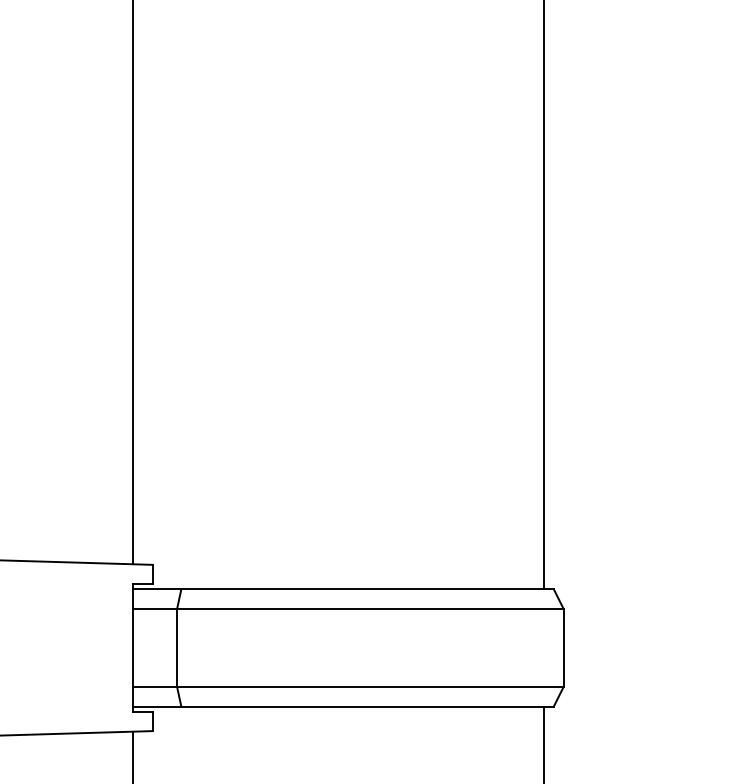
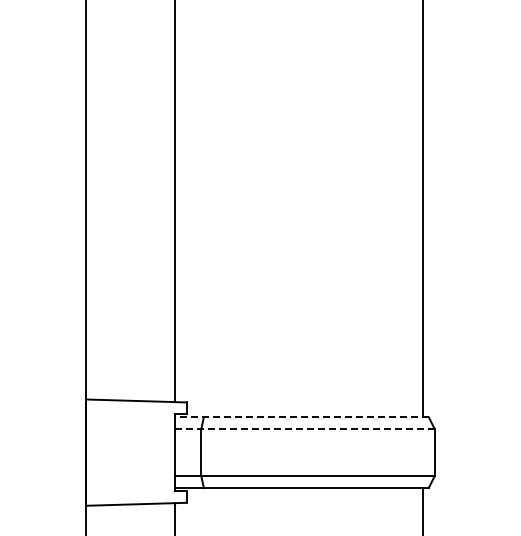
line: (343, 589) -> (301, 417), solid -> dashed
line: (347, 609) -> (304, 429), solid -> dashed

